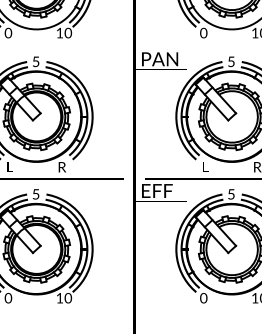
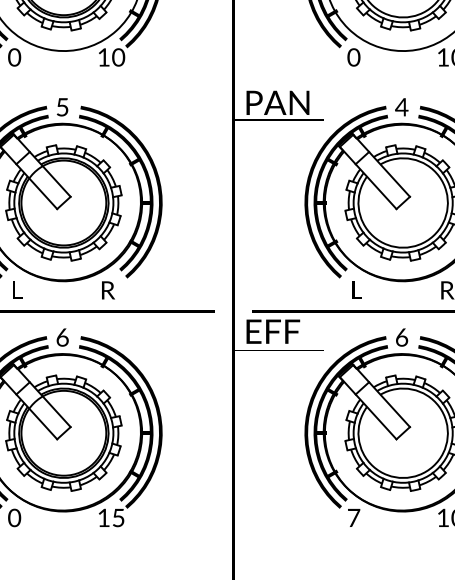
text: (231, 61) -> (402, 106), 5 -> 4
text: (35, 194) -> (61, 337), 5 -> 6
text: (231, 194) -> (402, 337), 5 -> 6
text: (68, 298) -> (118, 518), 10 -> 15
text: (203, 298) -> (353, 518), 0 -> 7

